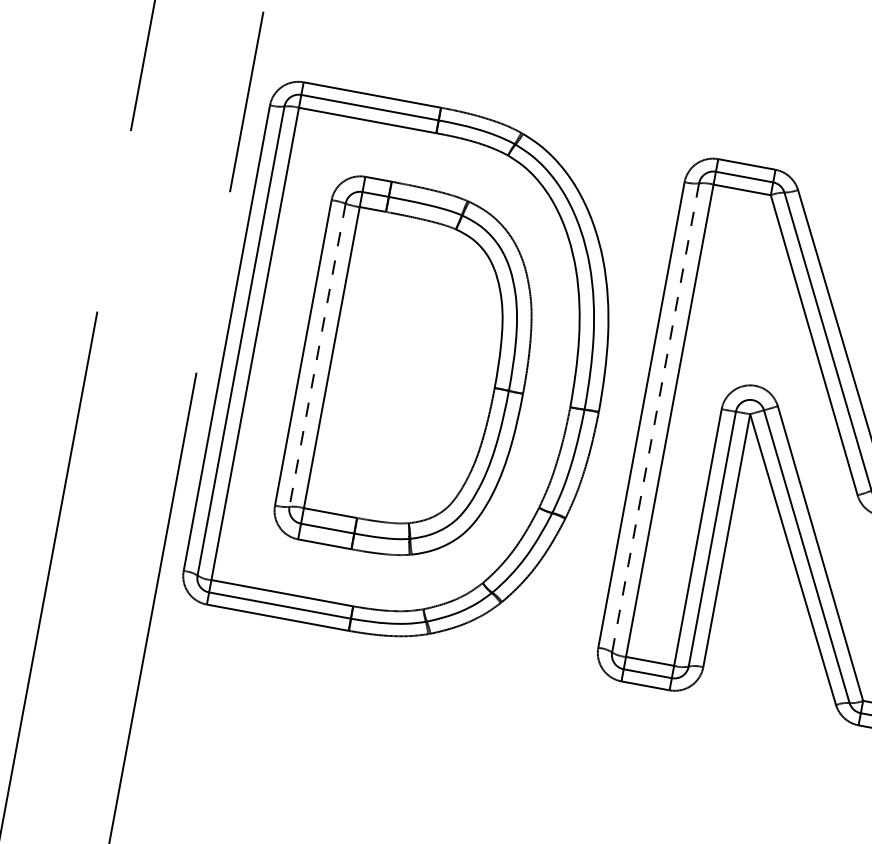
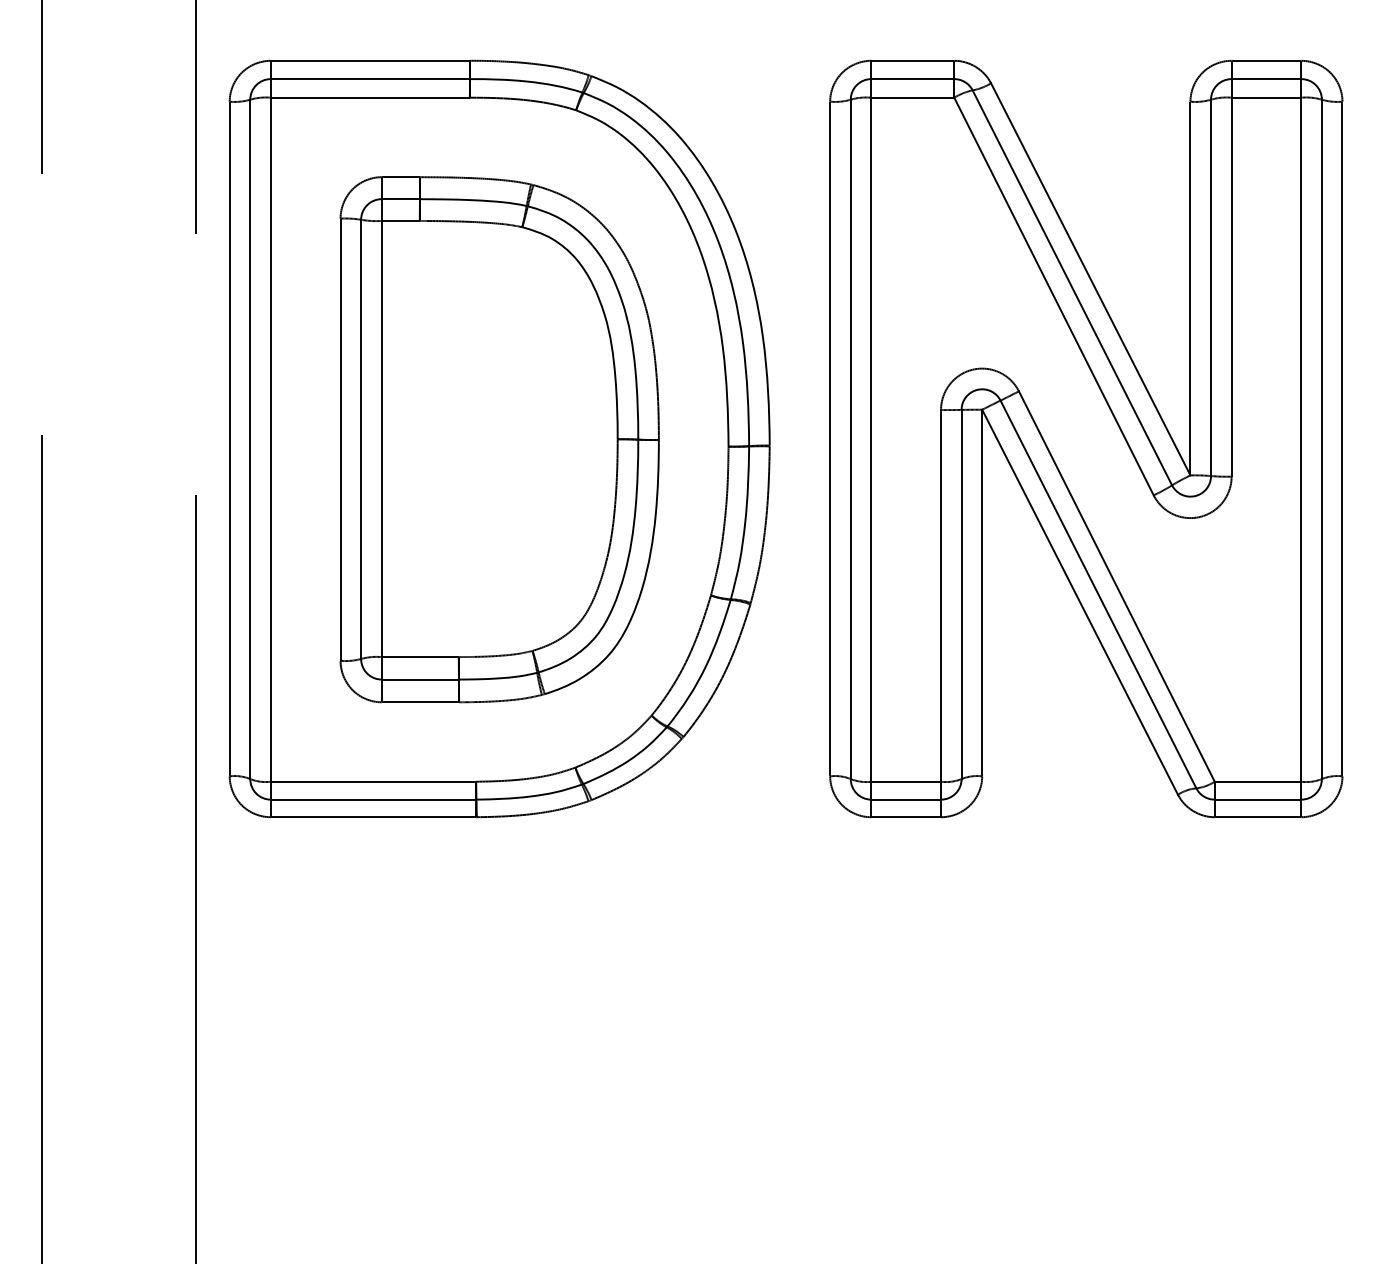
line: (317, 355) -> (361, 439), dashed -> solid
line: (655, 417) -> (850, 439), dashed -> solid

